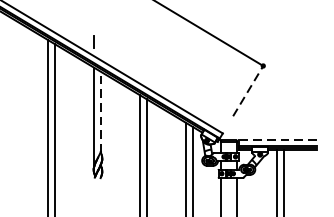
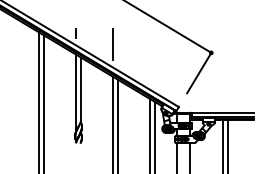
line: (140, 55) -> (112, 44), added
line: (248, 90) -> (199, 72), dashed -> solid
line: (101, 111) -> (81, 89), dashed -> solid
line: (277, 140) -> (222, 112), dashed -> solid

